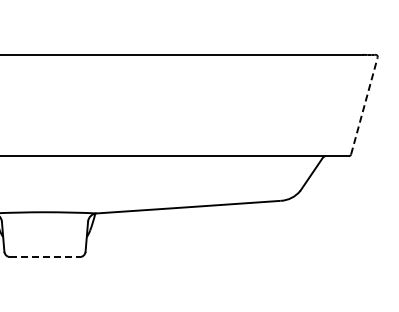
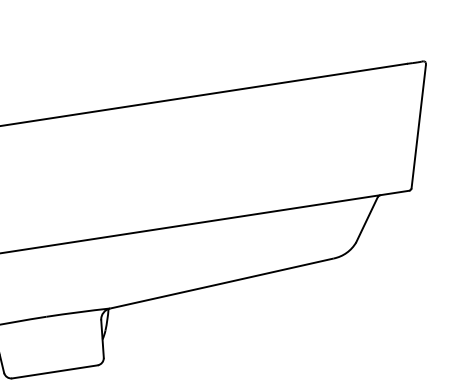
line: (364, 106) -> (419, 126), dashed -> solid
line: (45, 257) -> (55, 372), dashed -> solid

